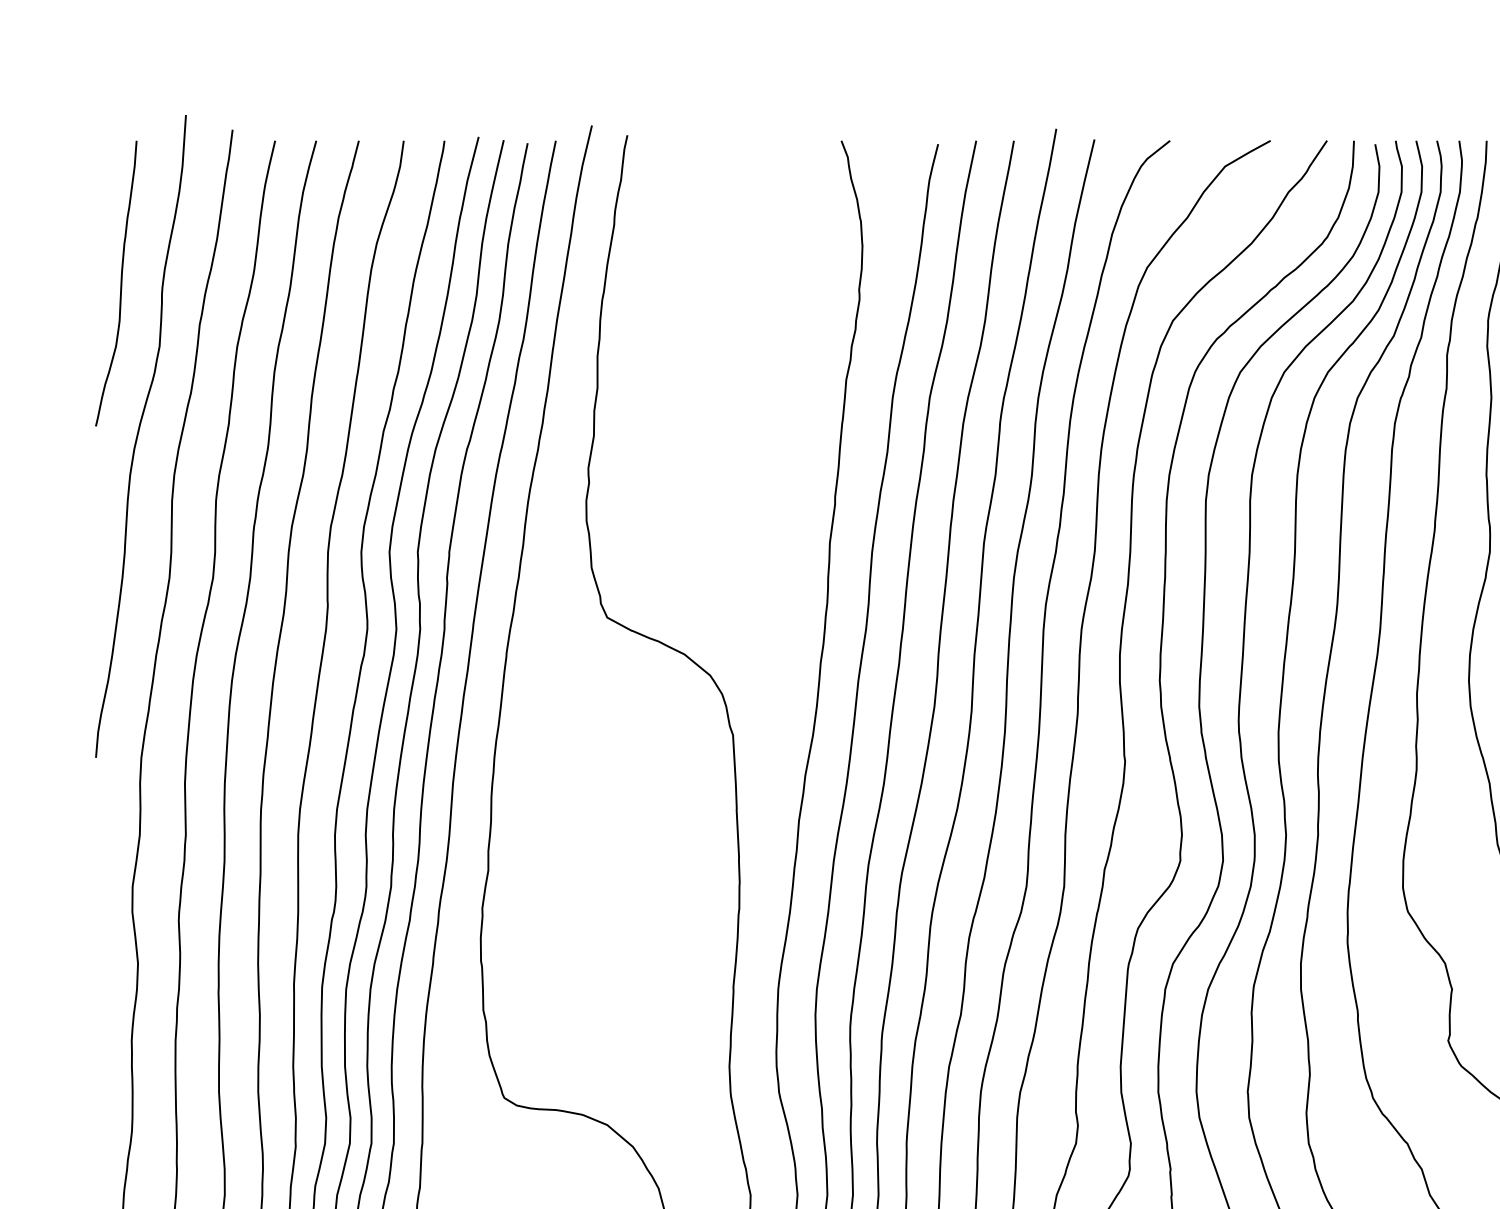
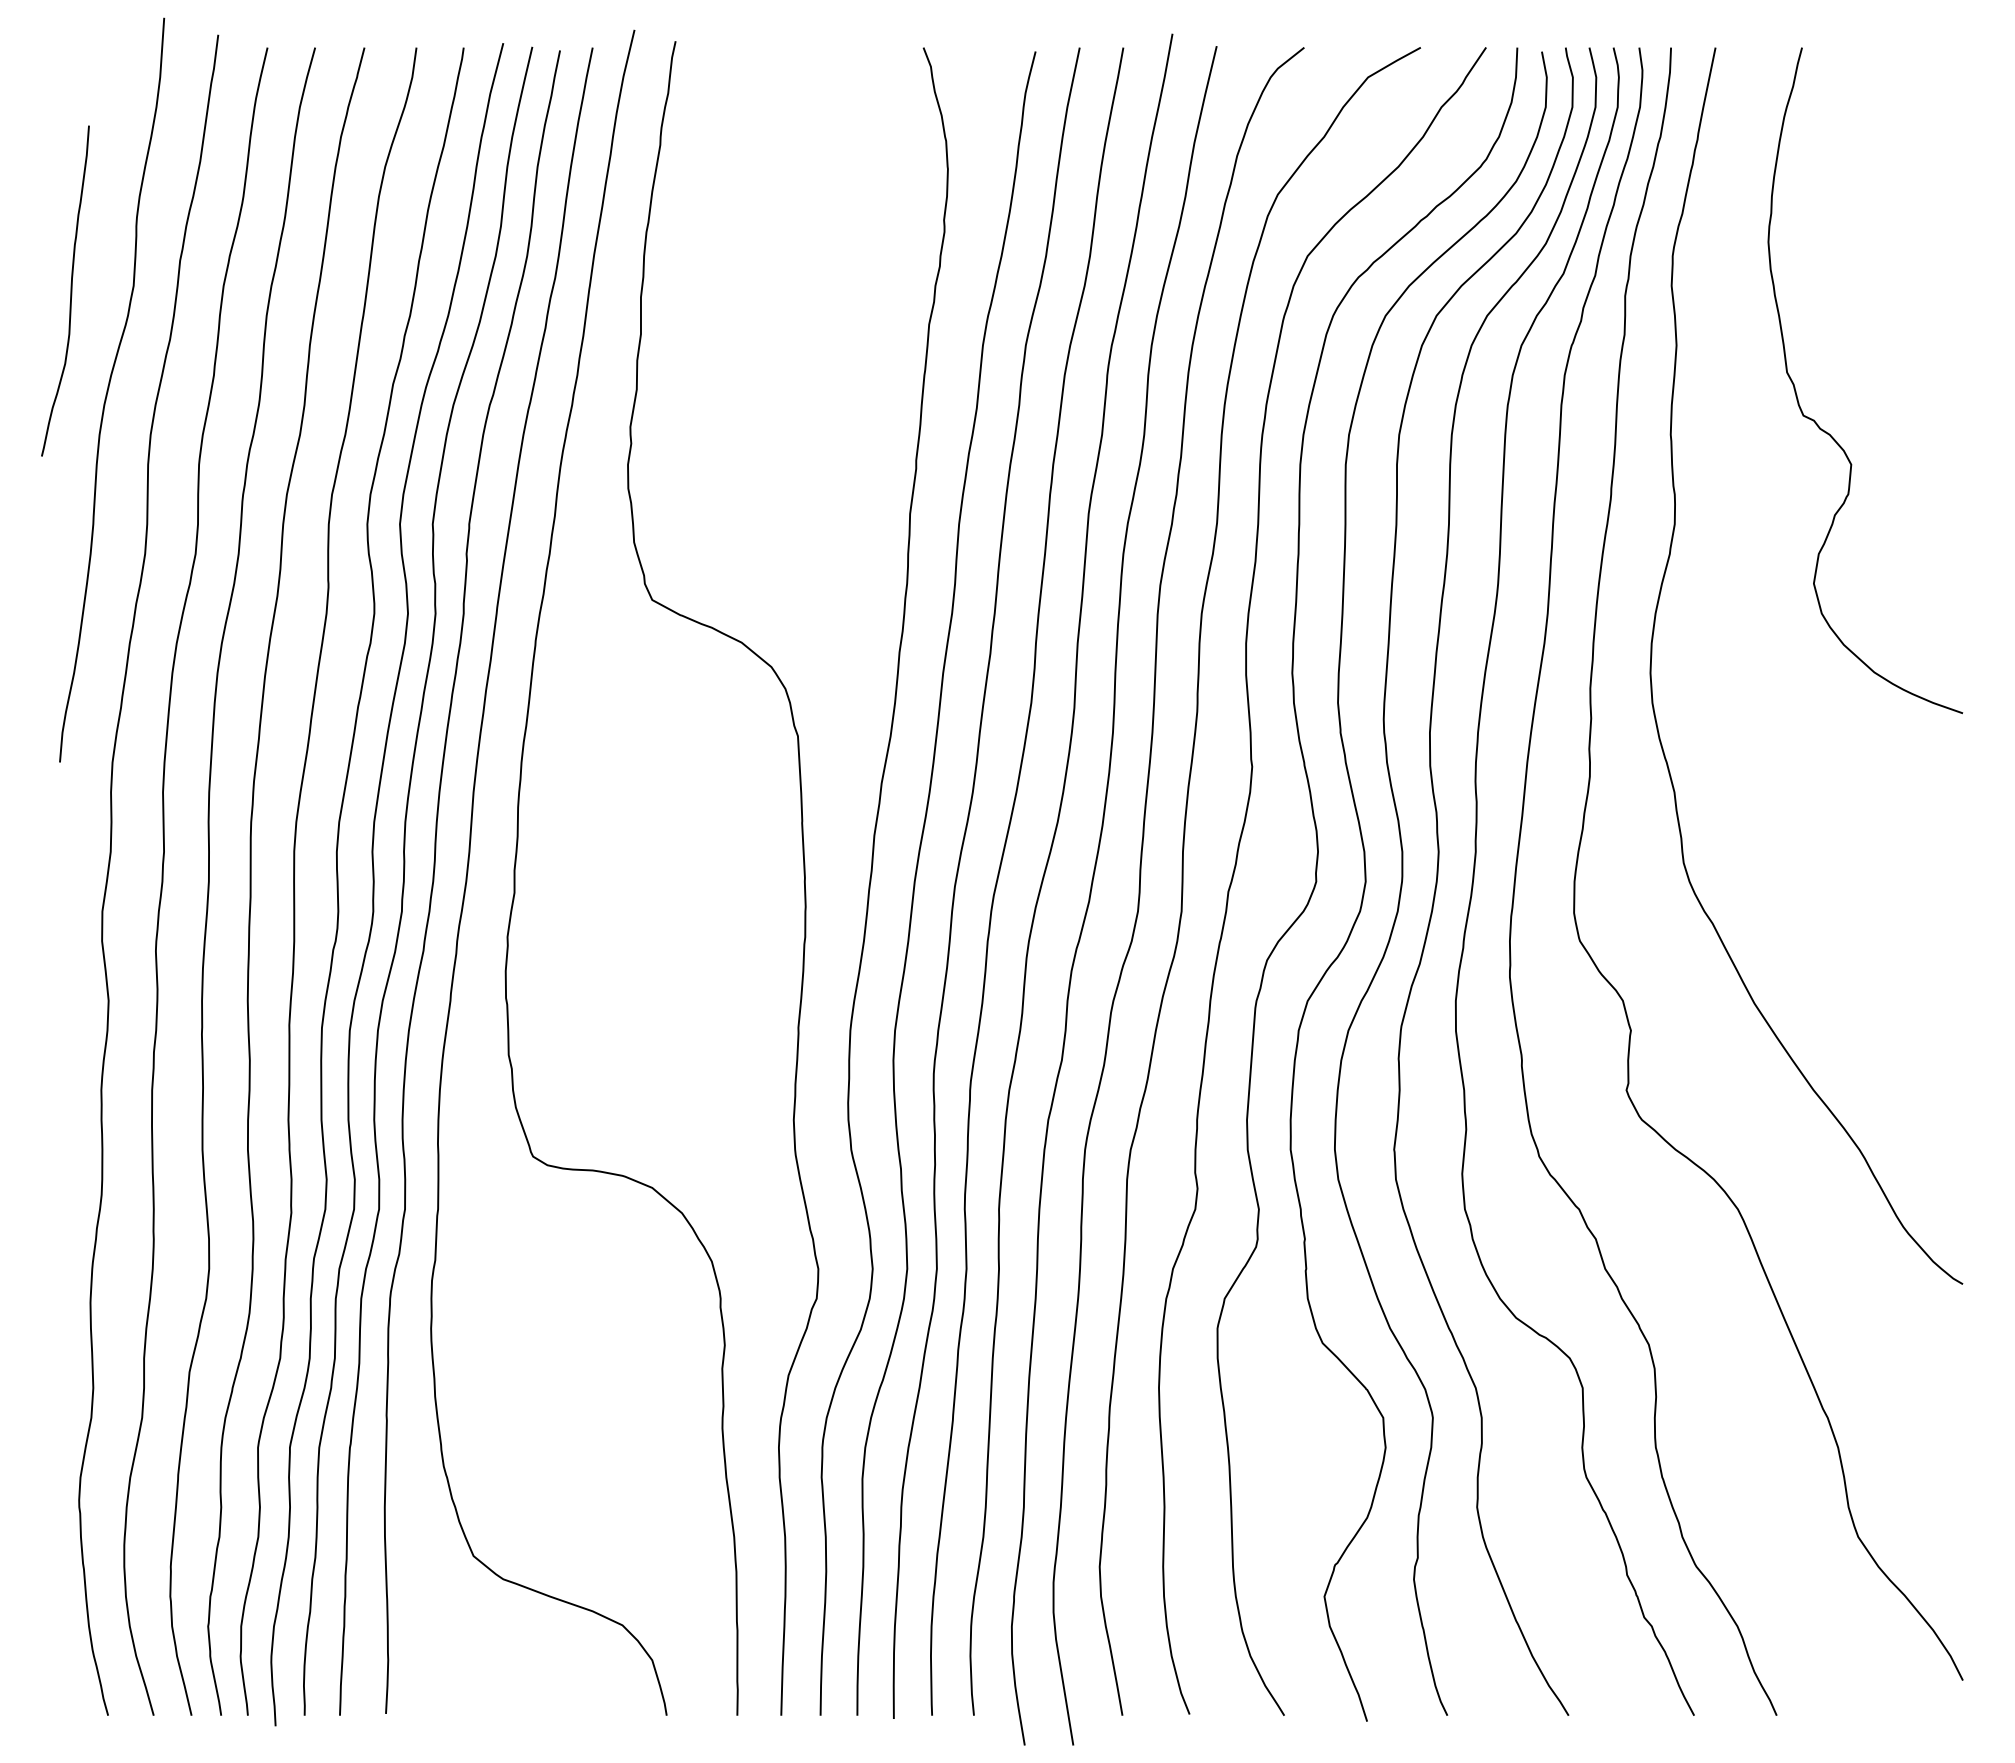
curve: (120, 283) -> (70, 290), moved

